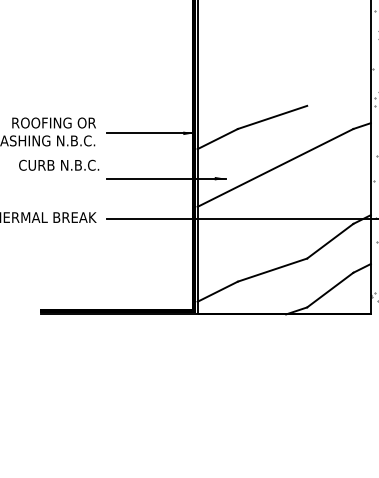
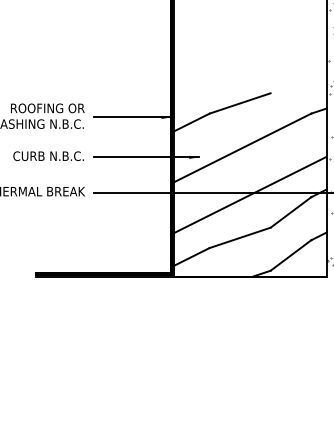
text: (59, 164) -> (48, 155), moved
line: (283, 221) -> (249, 195), added

